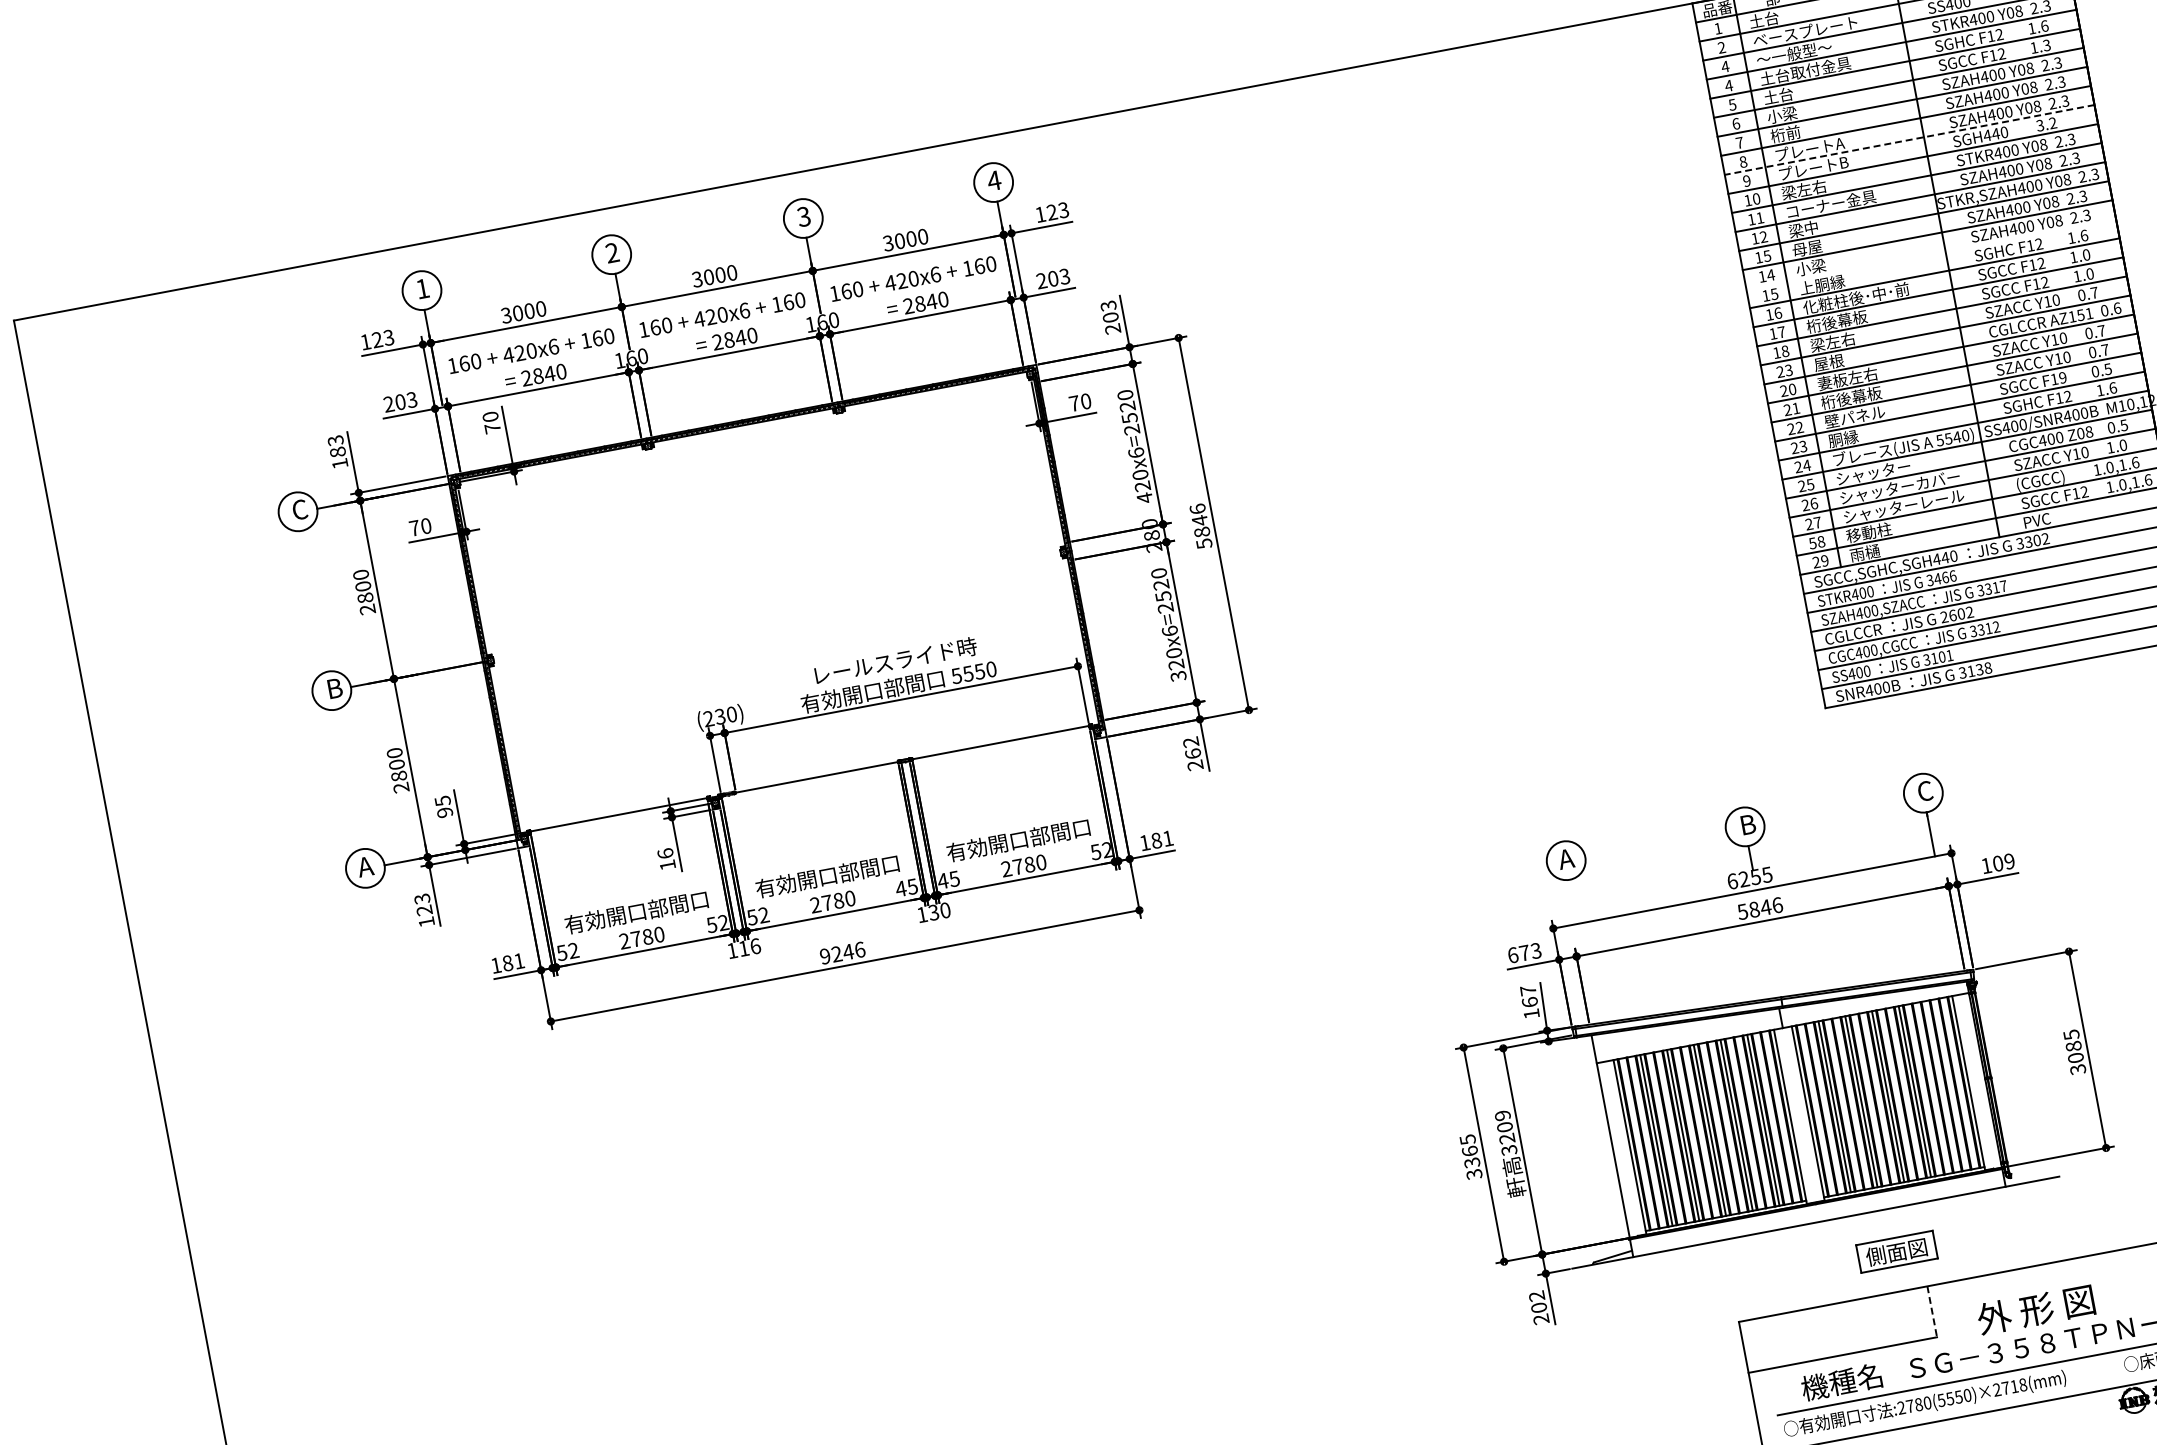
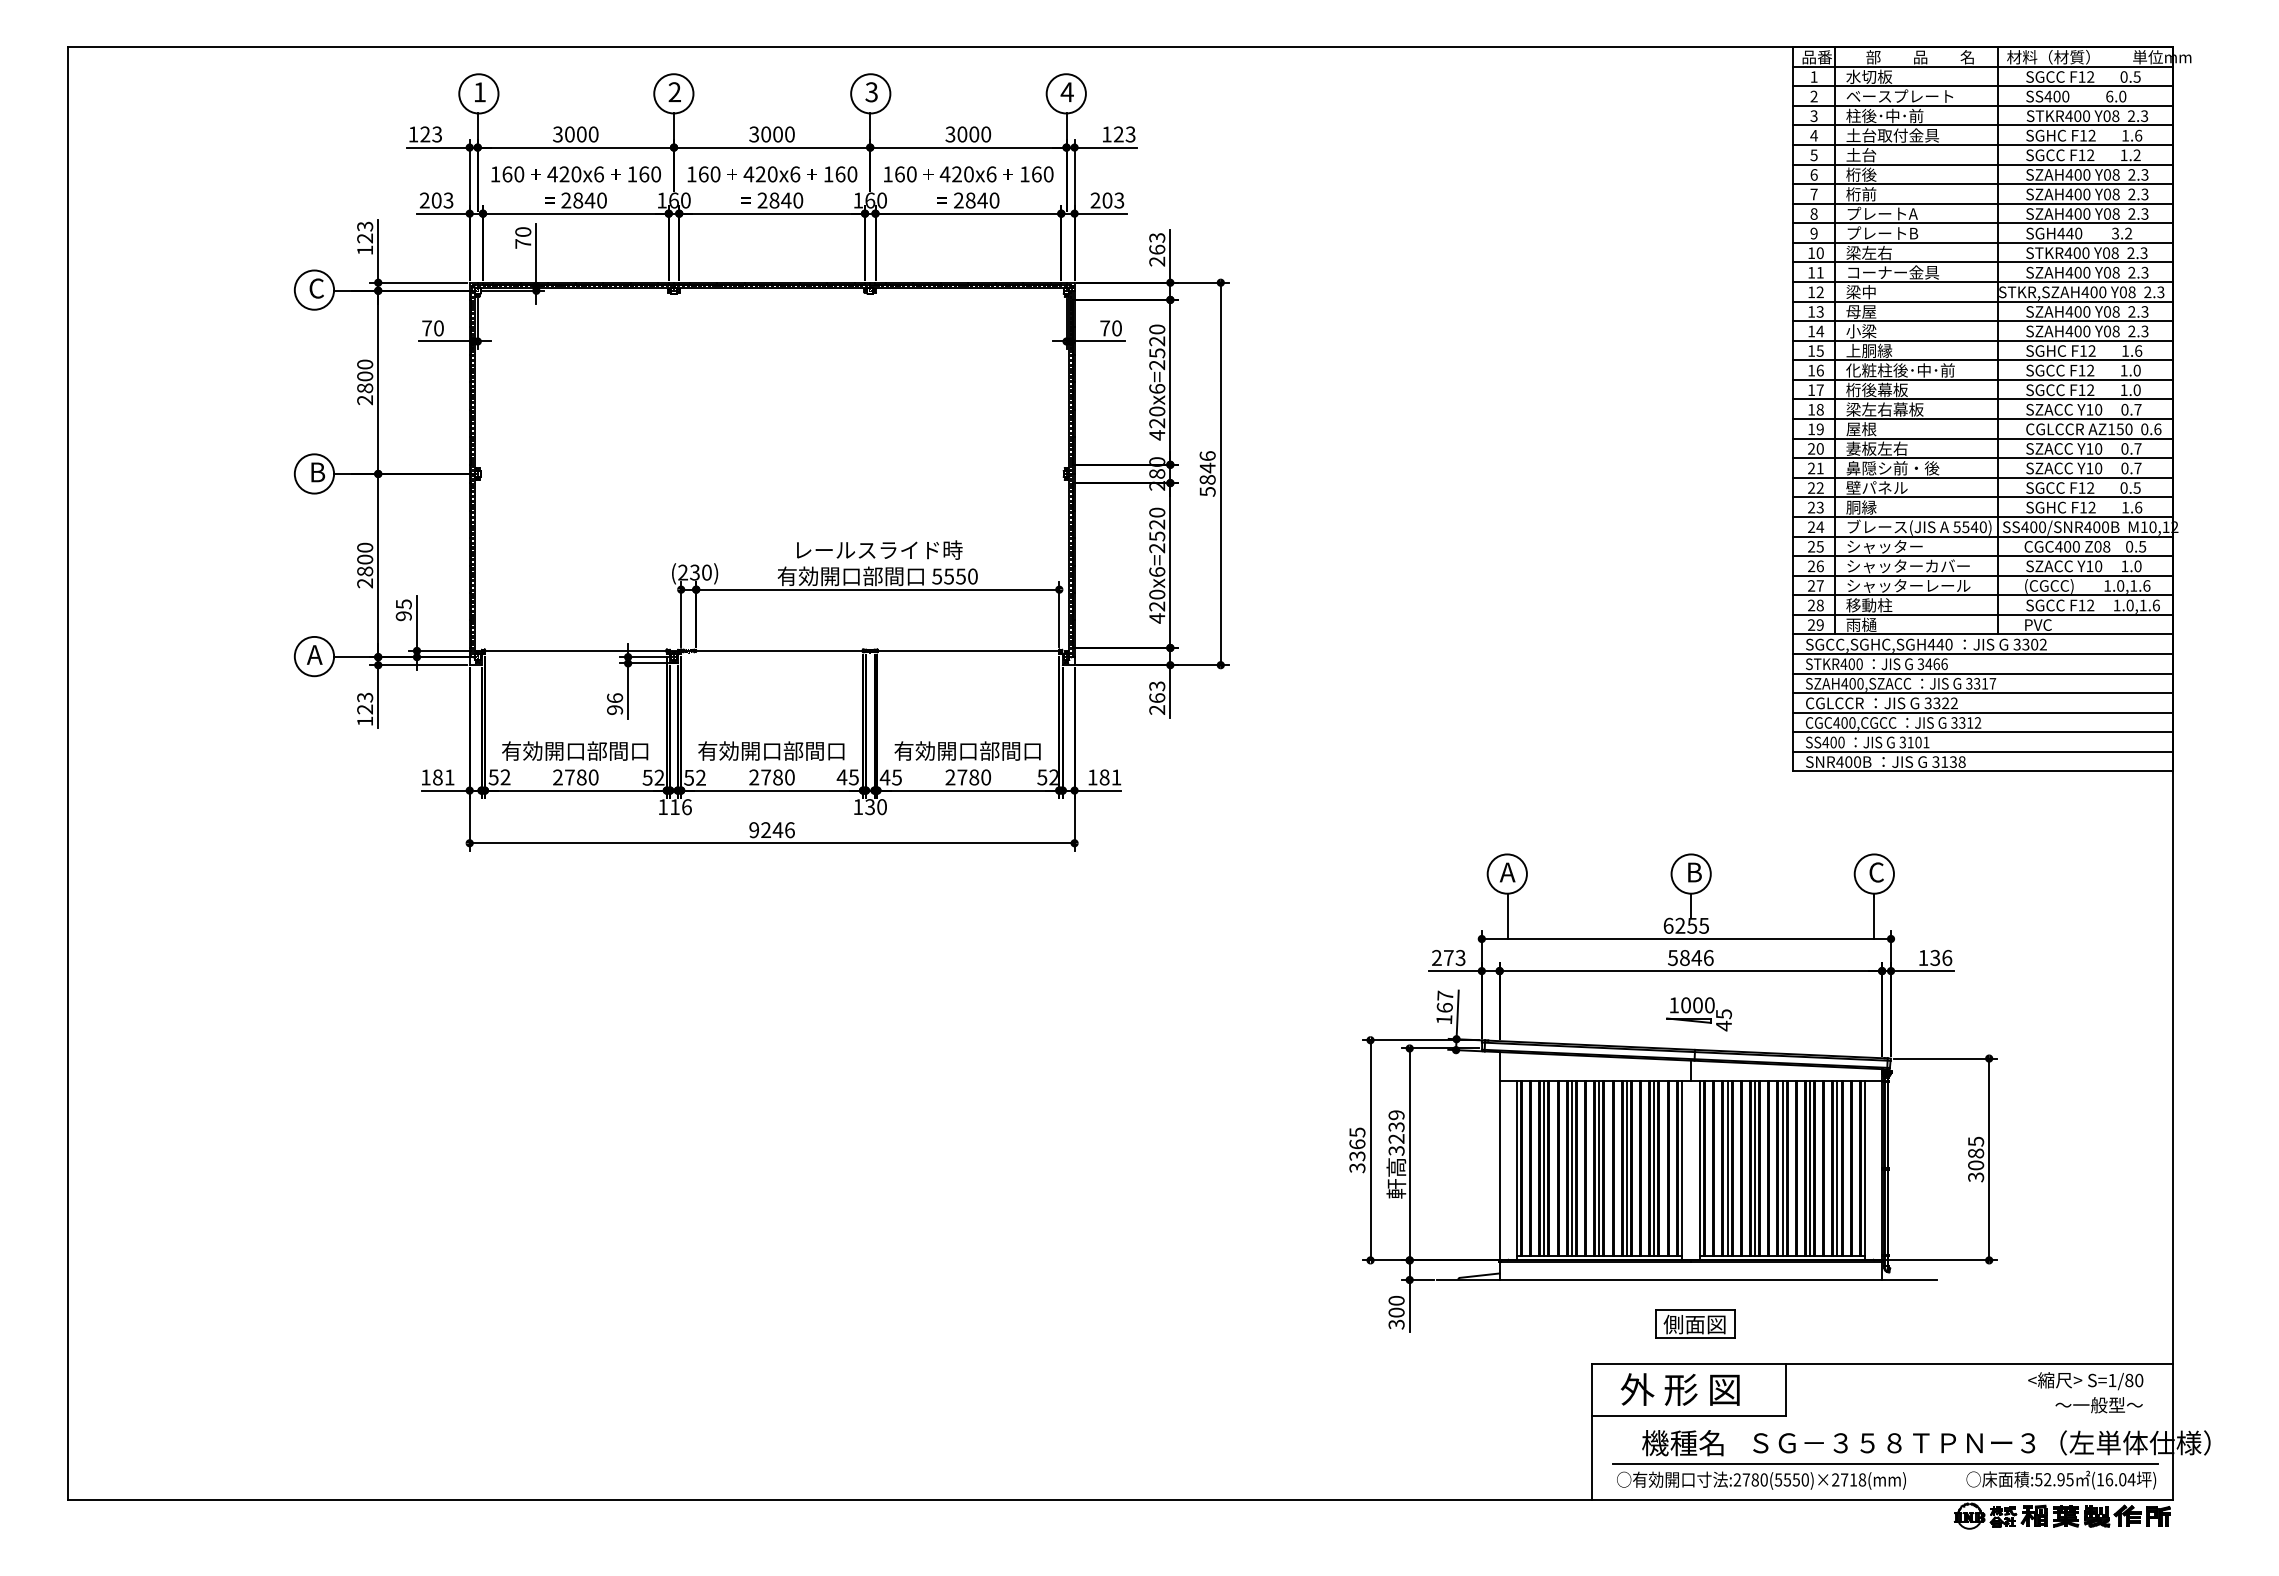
text: (1771, 17) -> (1869, 76), 土台 -> 水切板
text: (2046, 45) -> (2136, 155), 1.3 -> 1.2
text: (1793, 53) -> (1884, 115), ～一般型～ -> 柱後･中･前
text: (1724, 67) -> (1813, 116), 4 -> 3
text: (1782, 114) -> (1861, 174), 小梁 -> 桁後
line: (1909, 140) -> (1983, 223), dashed -> solid
line: (1931, 253) -> (1983, 340), added
text: (1767, 255) -> (1820, 311), 15 -> 13
text: (2088, 313) -> (2128, 429), AZ151 -> AZ150
text: (1110, 317) -> (1157, 249), 203 -> 263
text: (1871, 334) -> (1908, 409), 梁左右 -> 梁左右幕板
text: (1784, 370) -> (1815, 428), 23 -> 19
text: (2062, 377) -> (2090, 487), F19 -> F12
text: (1866, 395) -> (1892, 468), 桁後幕板 -> 鼻隠シ前・後
text: (338, 452) -> (365, 238), 183 -> 123
text: (1812, 543) -> (1811, 605), 58 -> 28
text: (1952, 615) -> (1936, 703), 2602 -> 3322
text: (1178, 676) -> (1157, 618), 320x6=2520 -> 420x6=2520
text: (1191, 742) -> (1157, 686), 262 -> 263
text: (2004, 862) -> (1941, 957), 109 -> 136
text: (668, 864) -> (615, 709), 16 -> 96
line: (1573, 900) -> (1507, 915), added
text: (1512, 954) -> (1436, 957), 673 -> 273
part: (1778, 962) -> (1698, 1014), added
line: (1941, 1086) -> (1837, 1168), added
text: (1504, 1127) -> (1396, 1127), 3209 -> 3239
part: (1897, 1251) -> (1695, 1323), moved
text: (1538, 1307) -> (1396, 1312), 202 -> 300
text: (2035, 1309) -> (1679, 1389), moved
line: (1931, 1312) -> (1785, 1390), dashed -> solid

